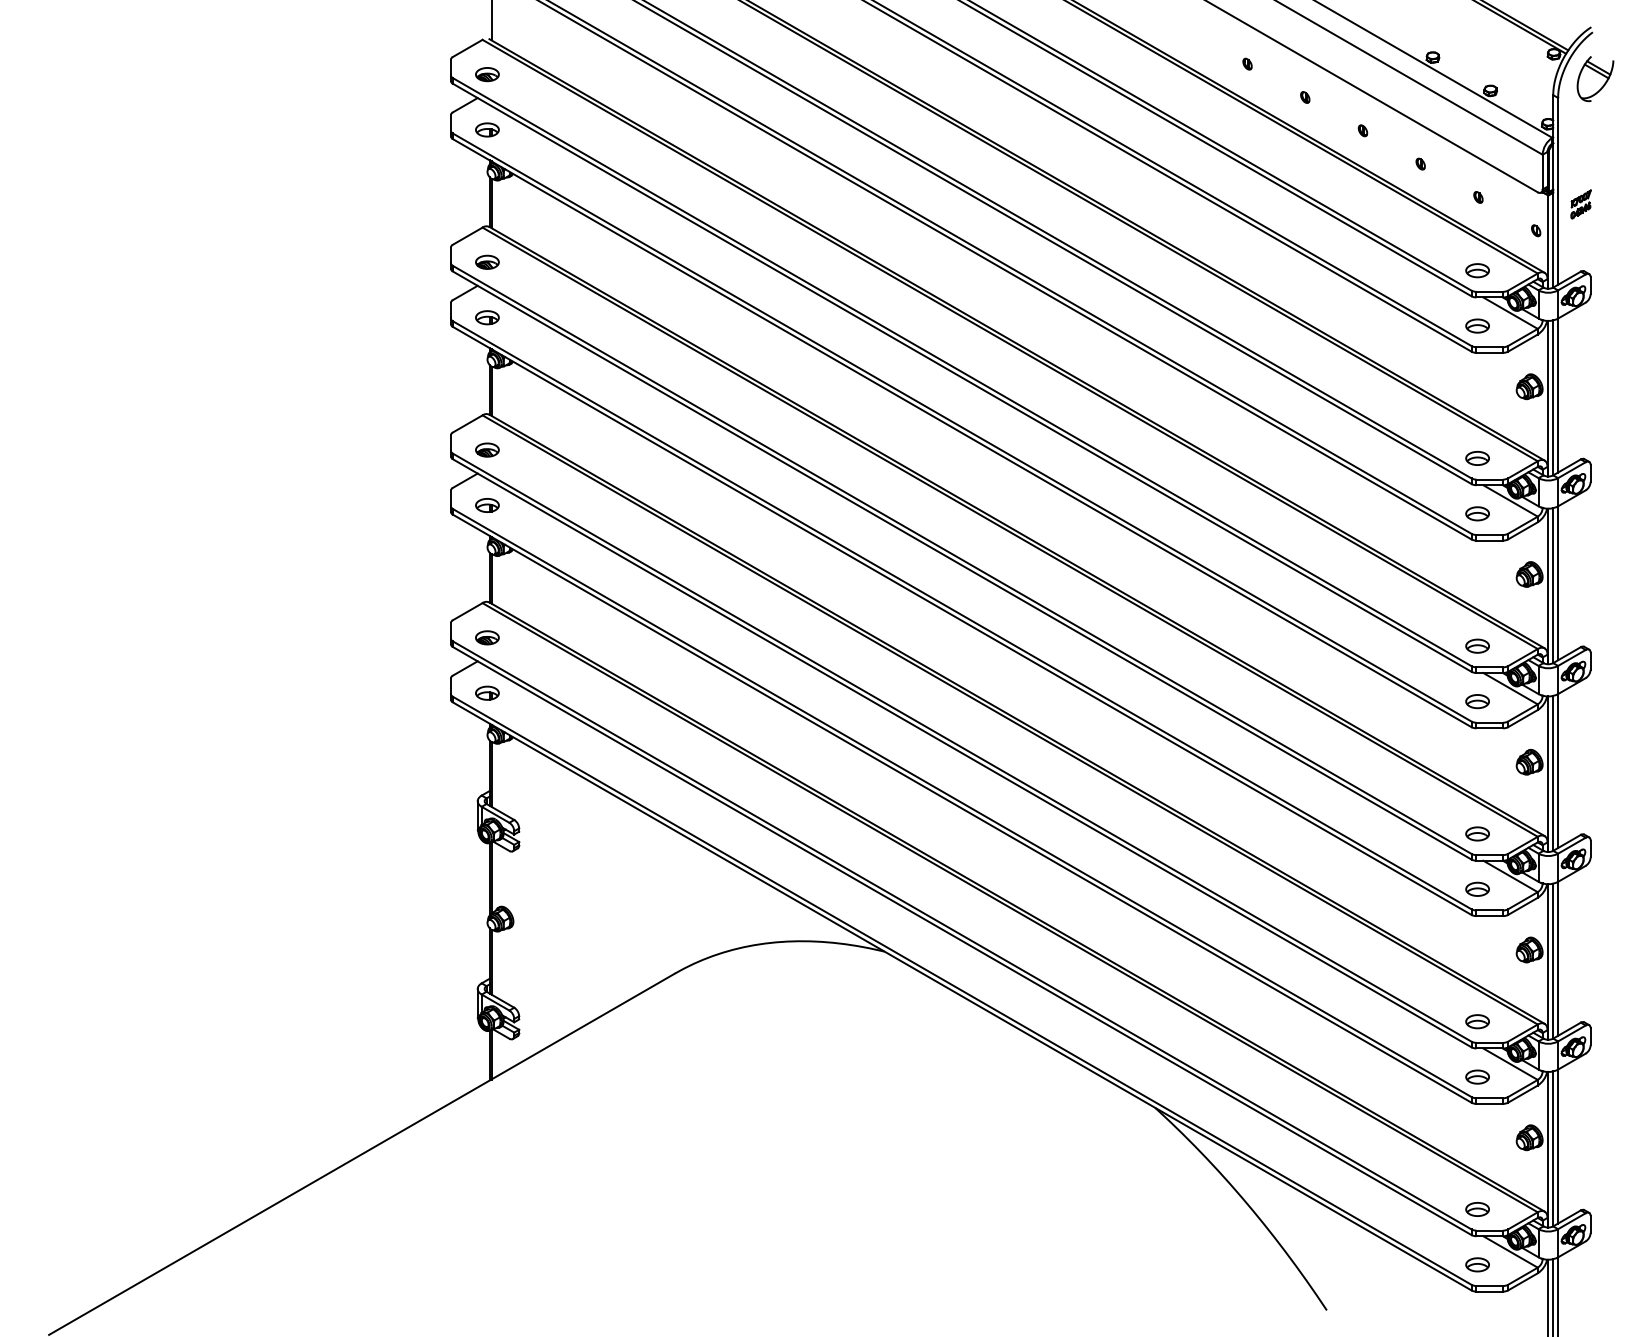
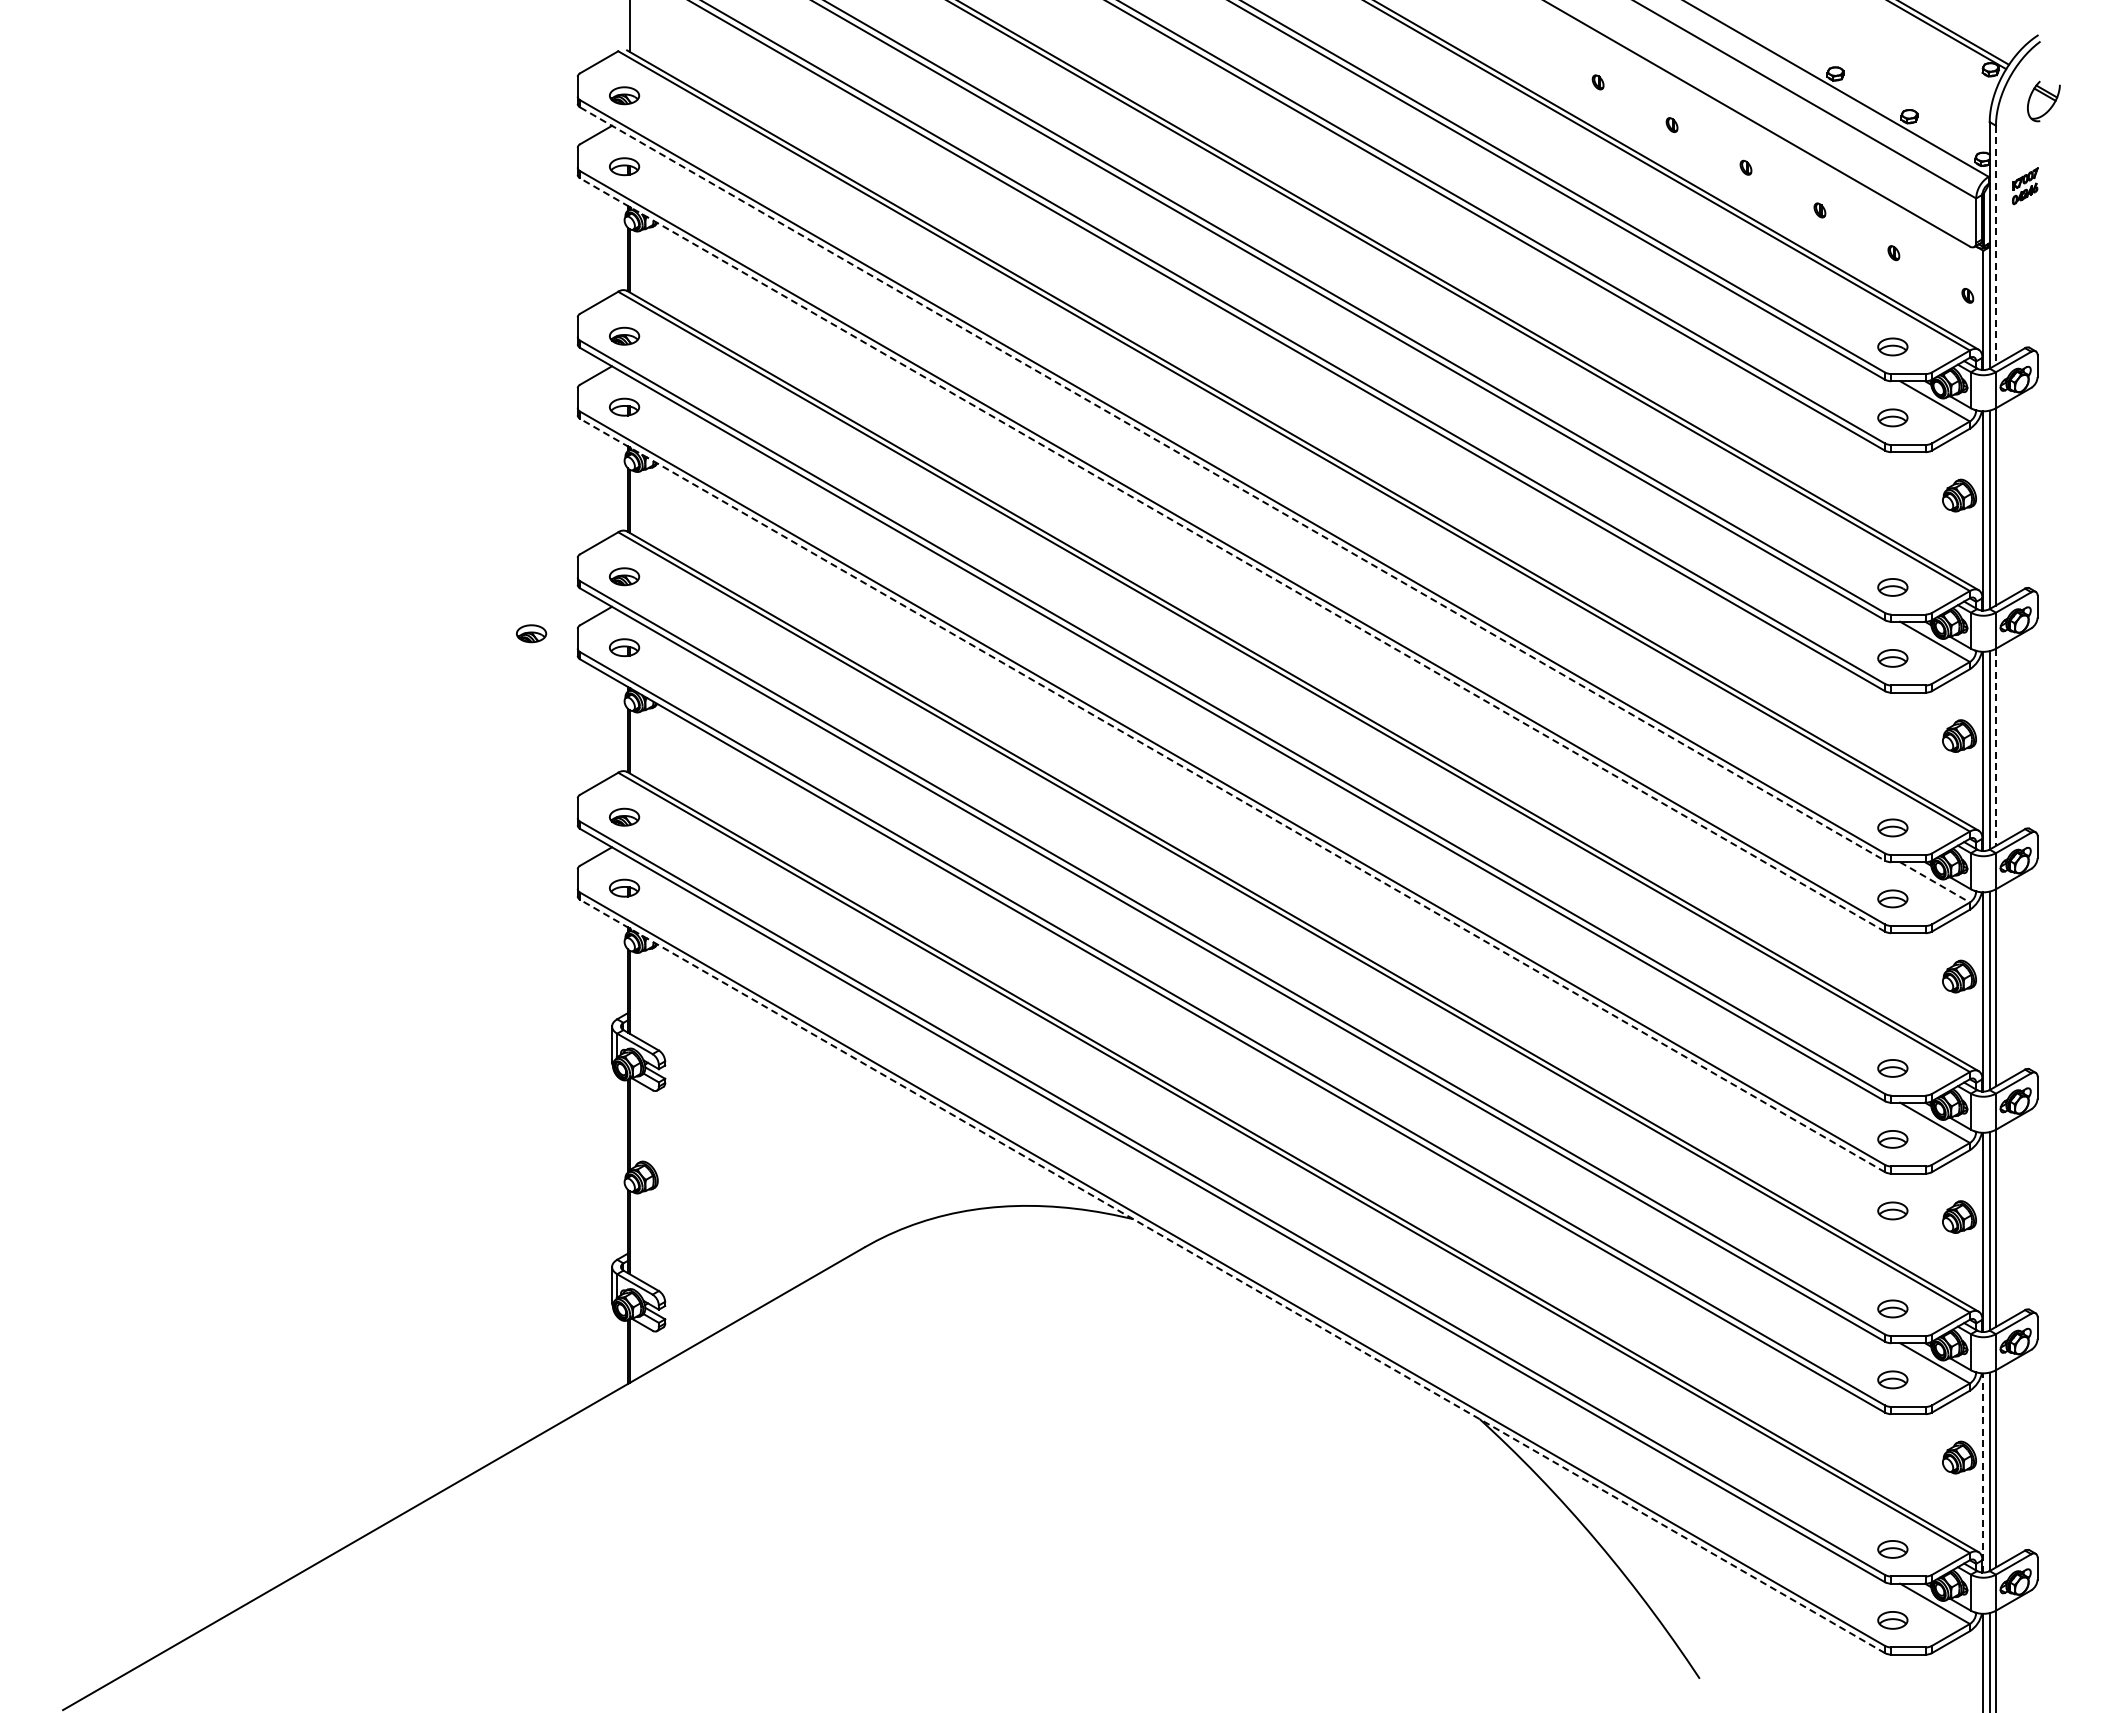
part: (1595, 79) -> (2043, 101), size x0.7
line: (1557, 191) -> (1995, 245), solid -> dashed
part: (1581, 204) -> (2025, 186), moved
line: (962, 378) -> (1233, 484), solid -> dashed
line: (962, 432) -> (1232, 554), solid -> dashed
part: (414, 494) -> (531, 633), added
line: (1557, 583) -> (1995, 747), solid -> dashed
line: (962, 620) -> (1232, 795), solid -> dashed
line: (1510, 688) -> (1935, 882), solid -> dashed
part: (1477, 944) -> (1892, 1210), added
line: (962, 996) -> (1232, 1276), solid -> dashed
line: (1548, 1149) -> (1983, 1472), solid -> dashed

